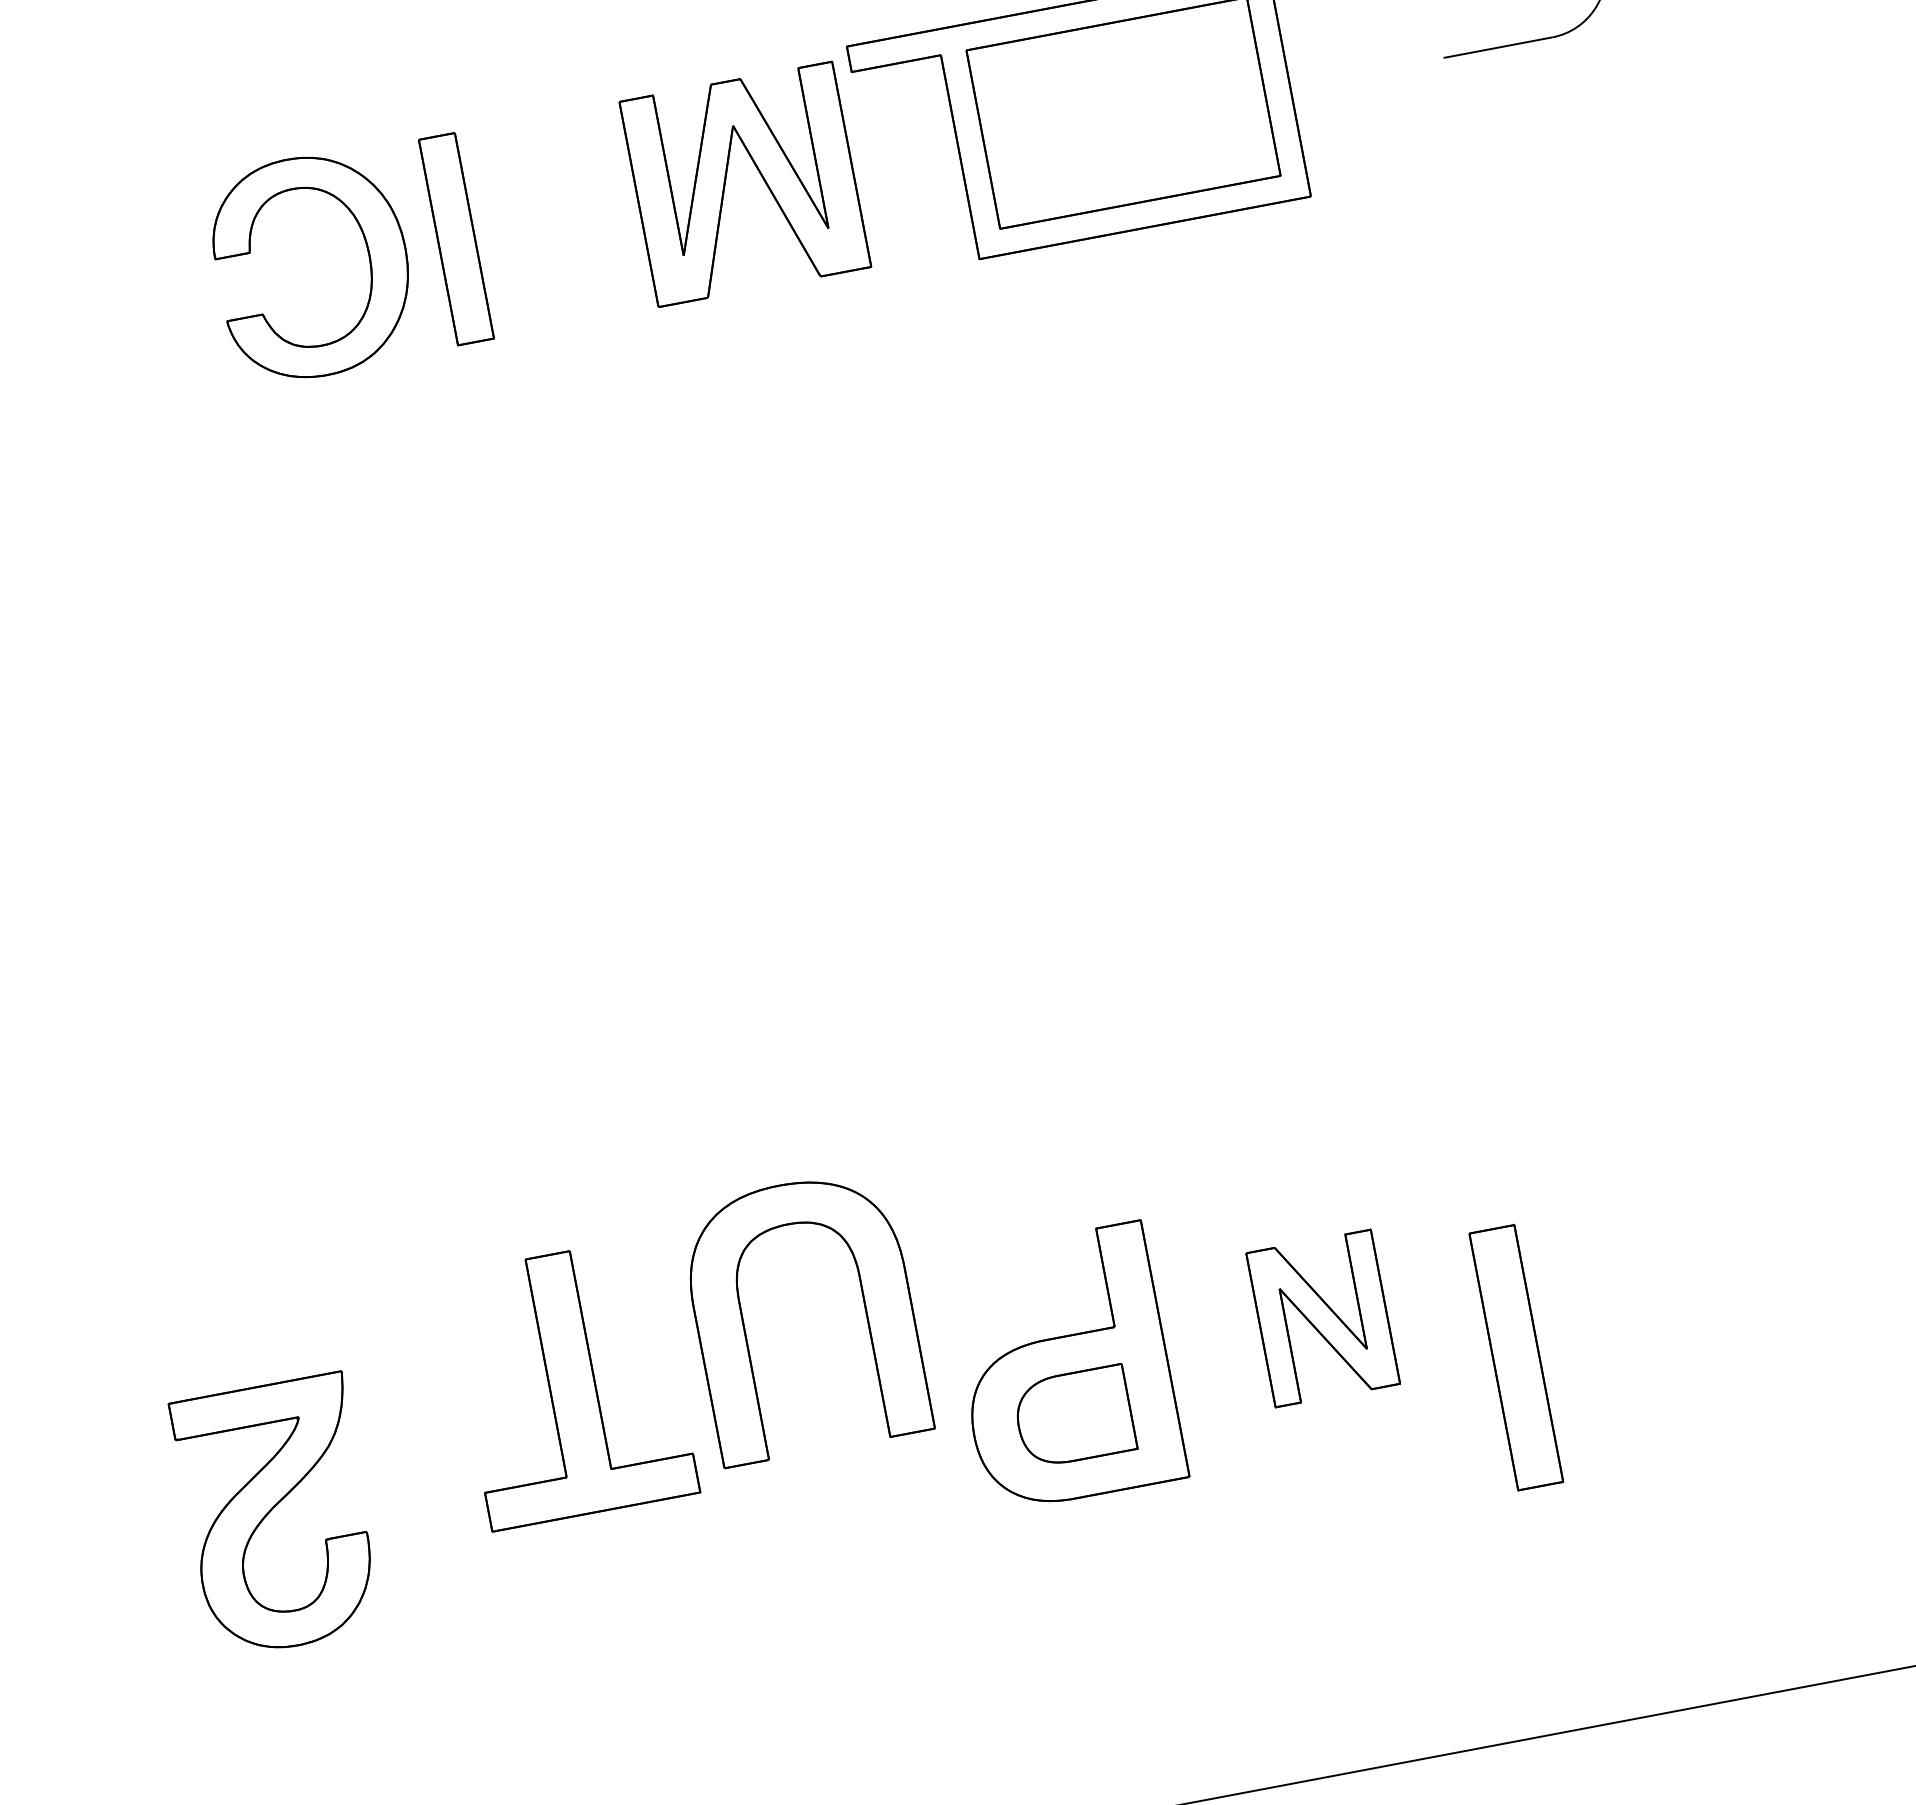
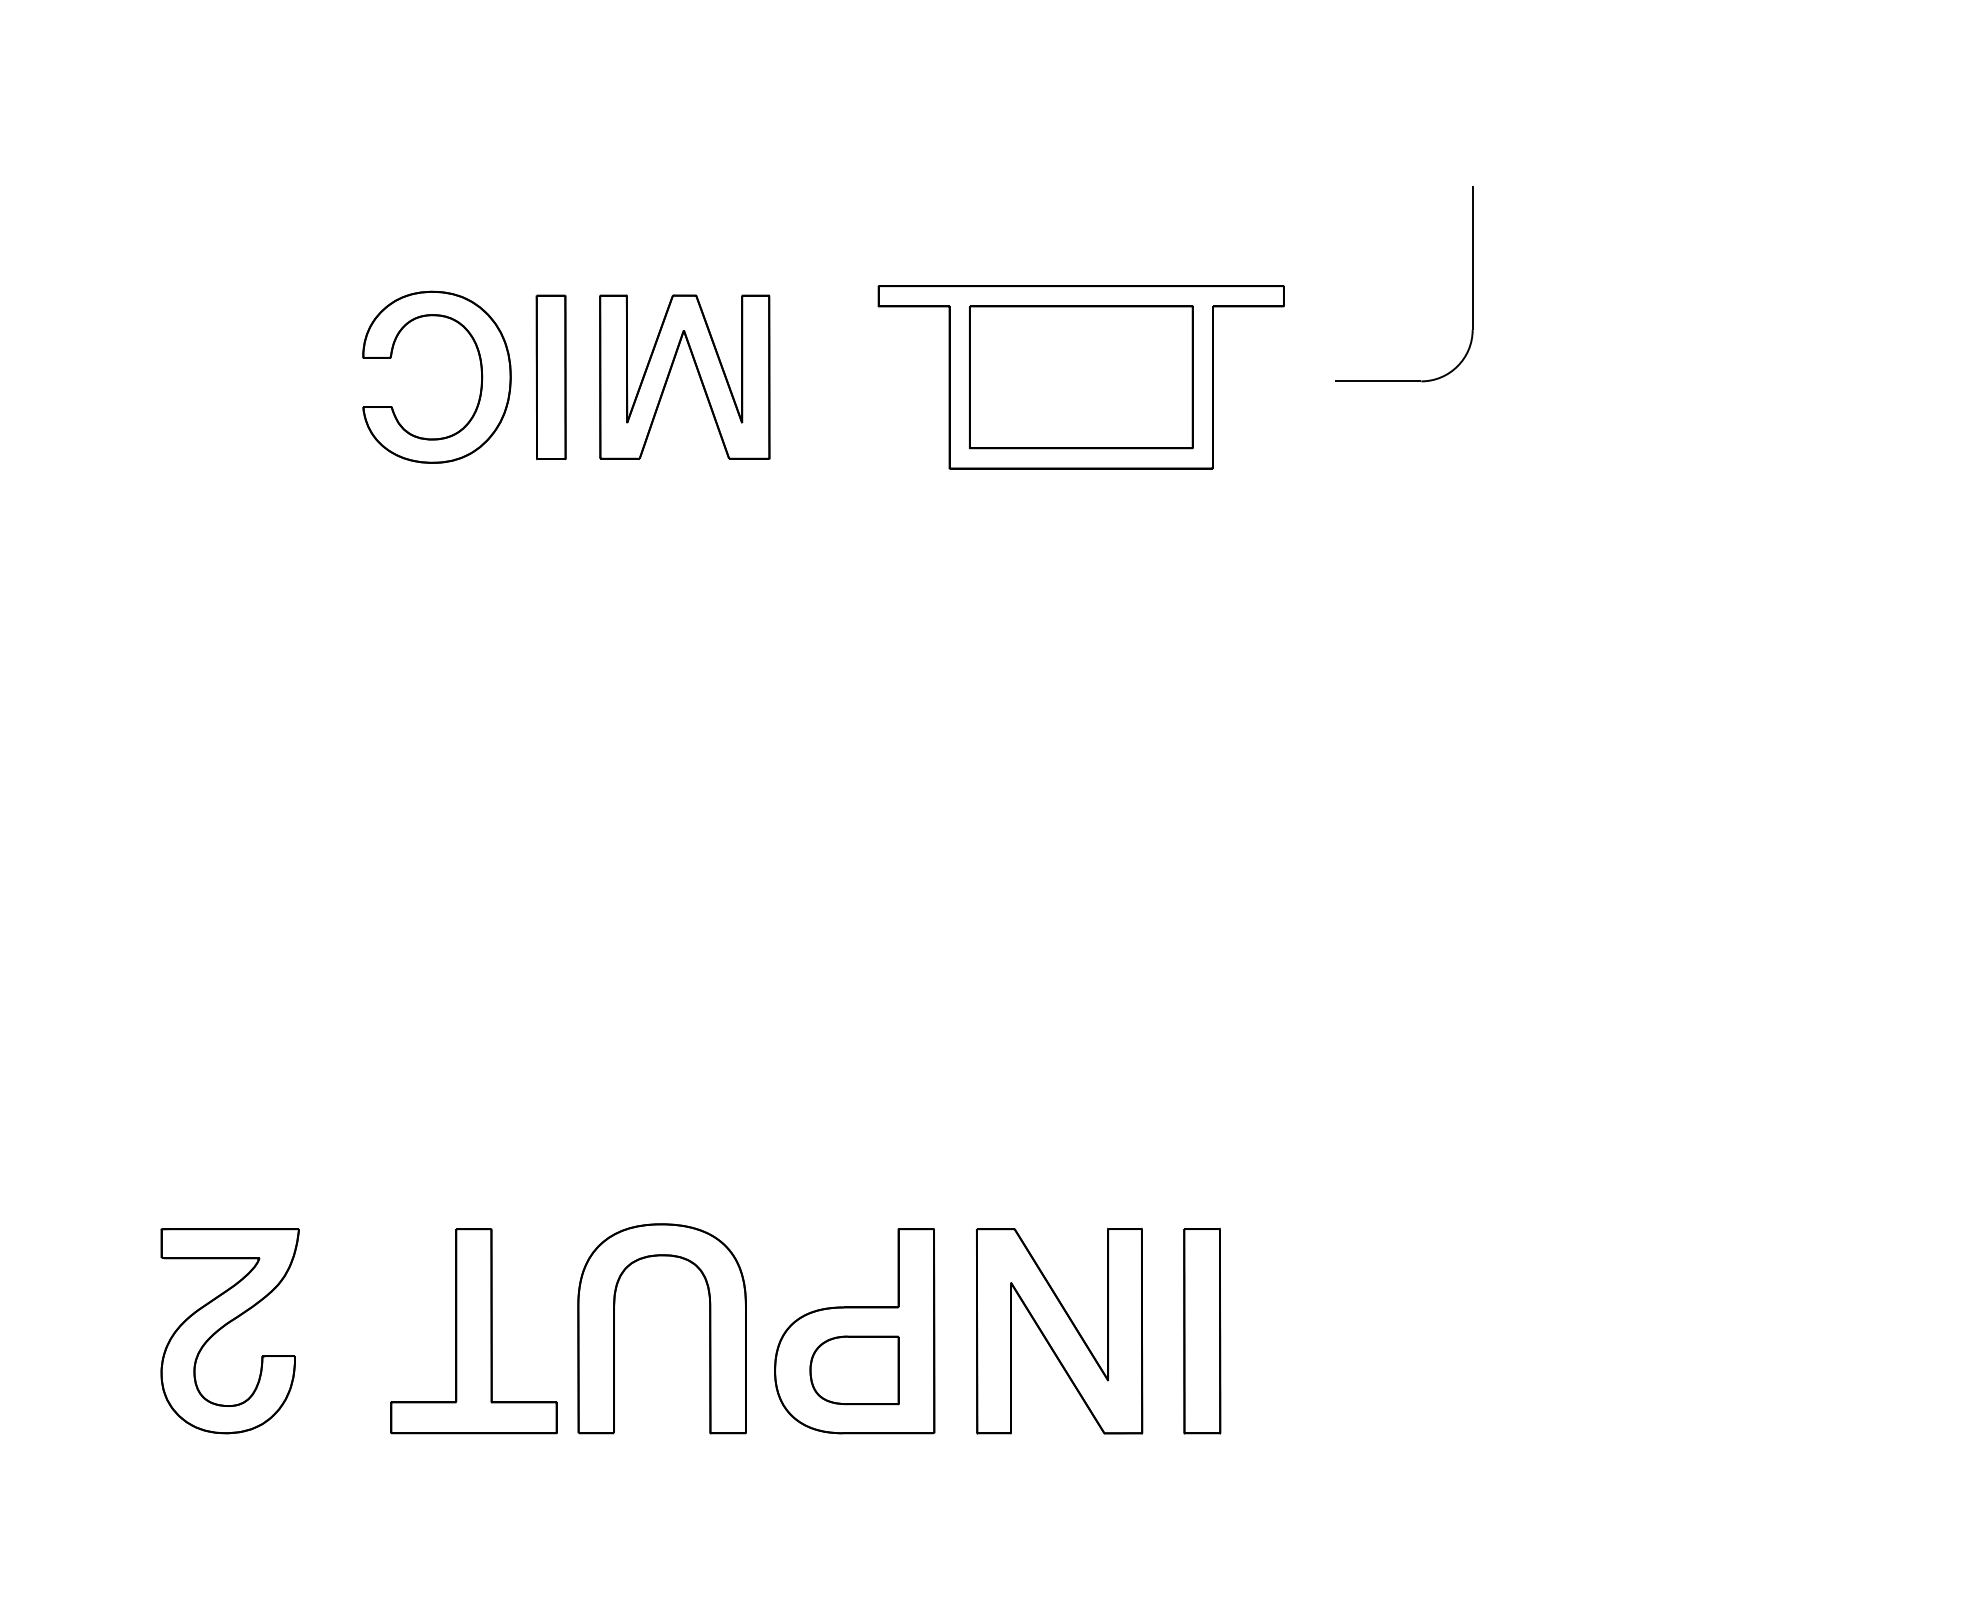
part: (760, 175) -> (697, 372), moved
part: (1322, 1317) -> (1059, 1330), size x1.67
part: (744, 1328) -> (614, 1328), moved
part: (1516, 1356) -> (1202, 1330), moved
part: (571, 1384) -> (473, 1331), moved

